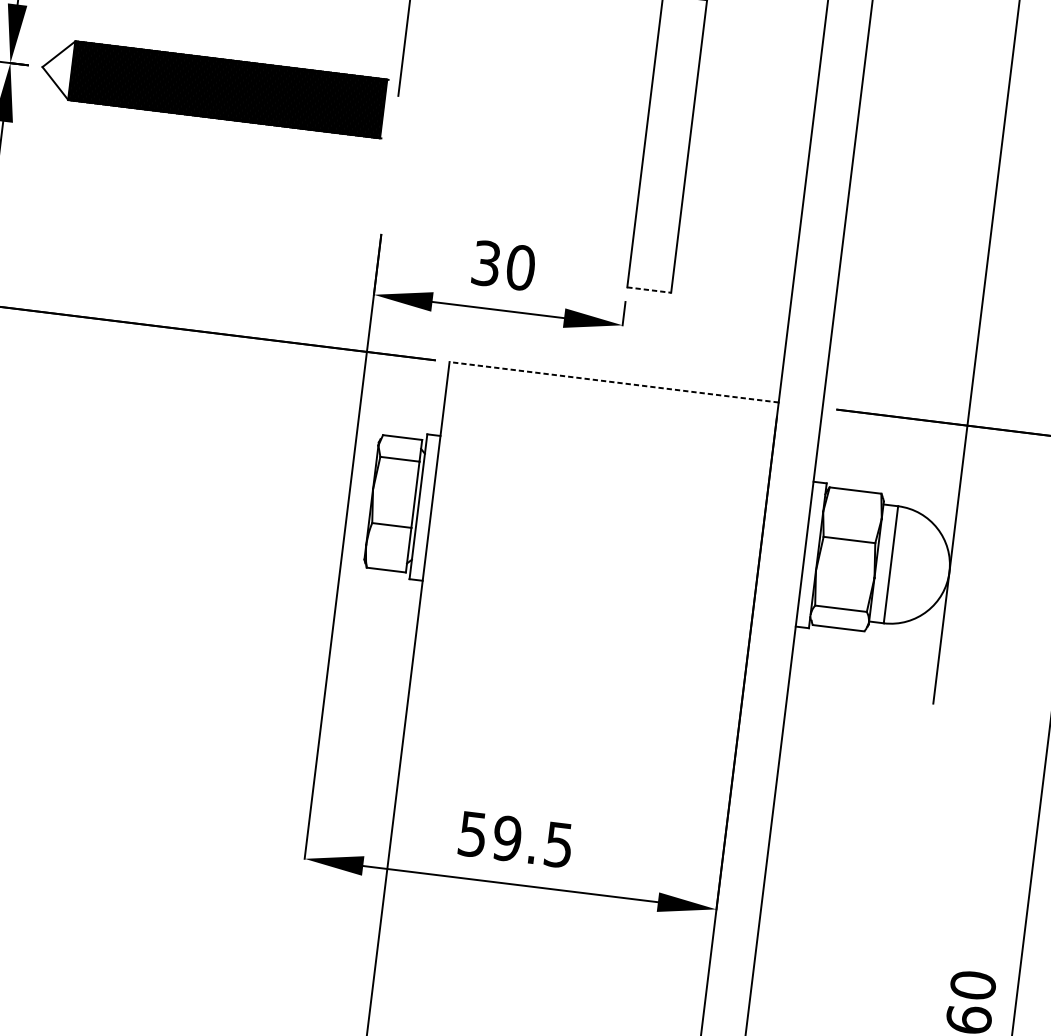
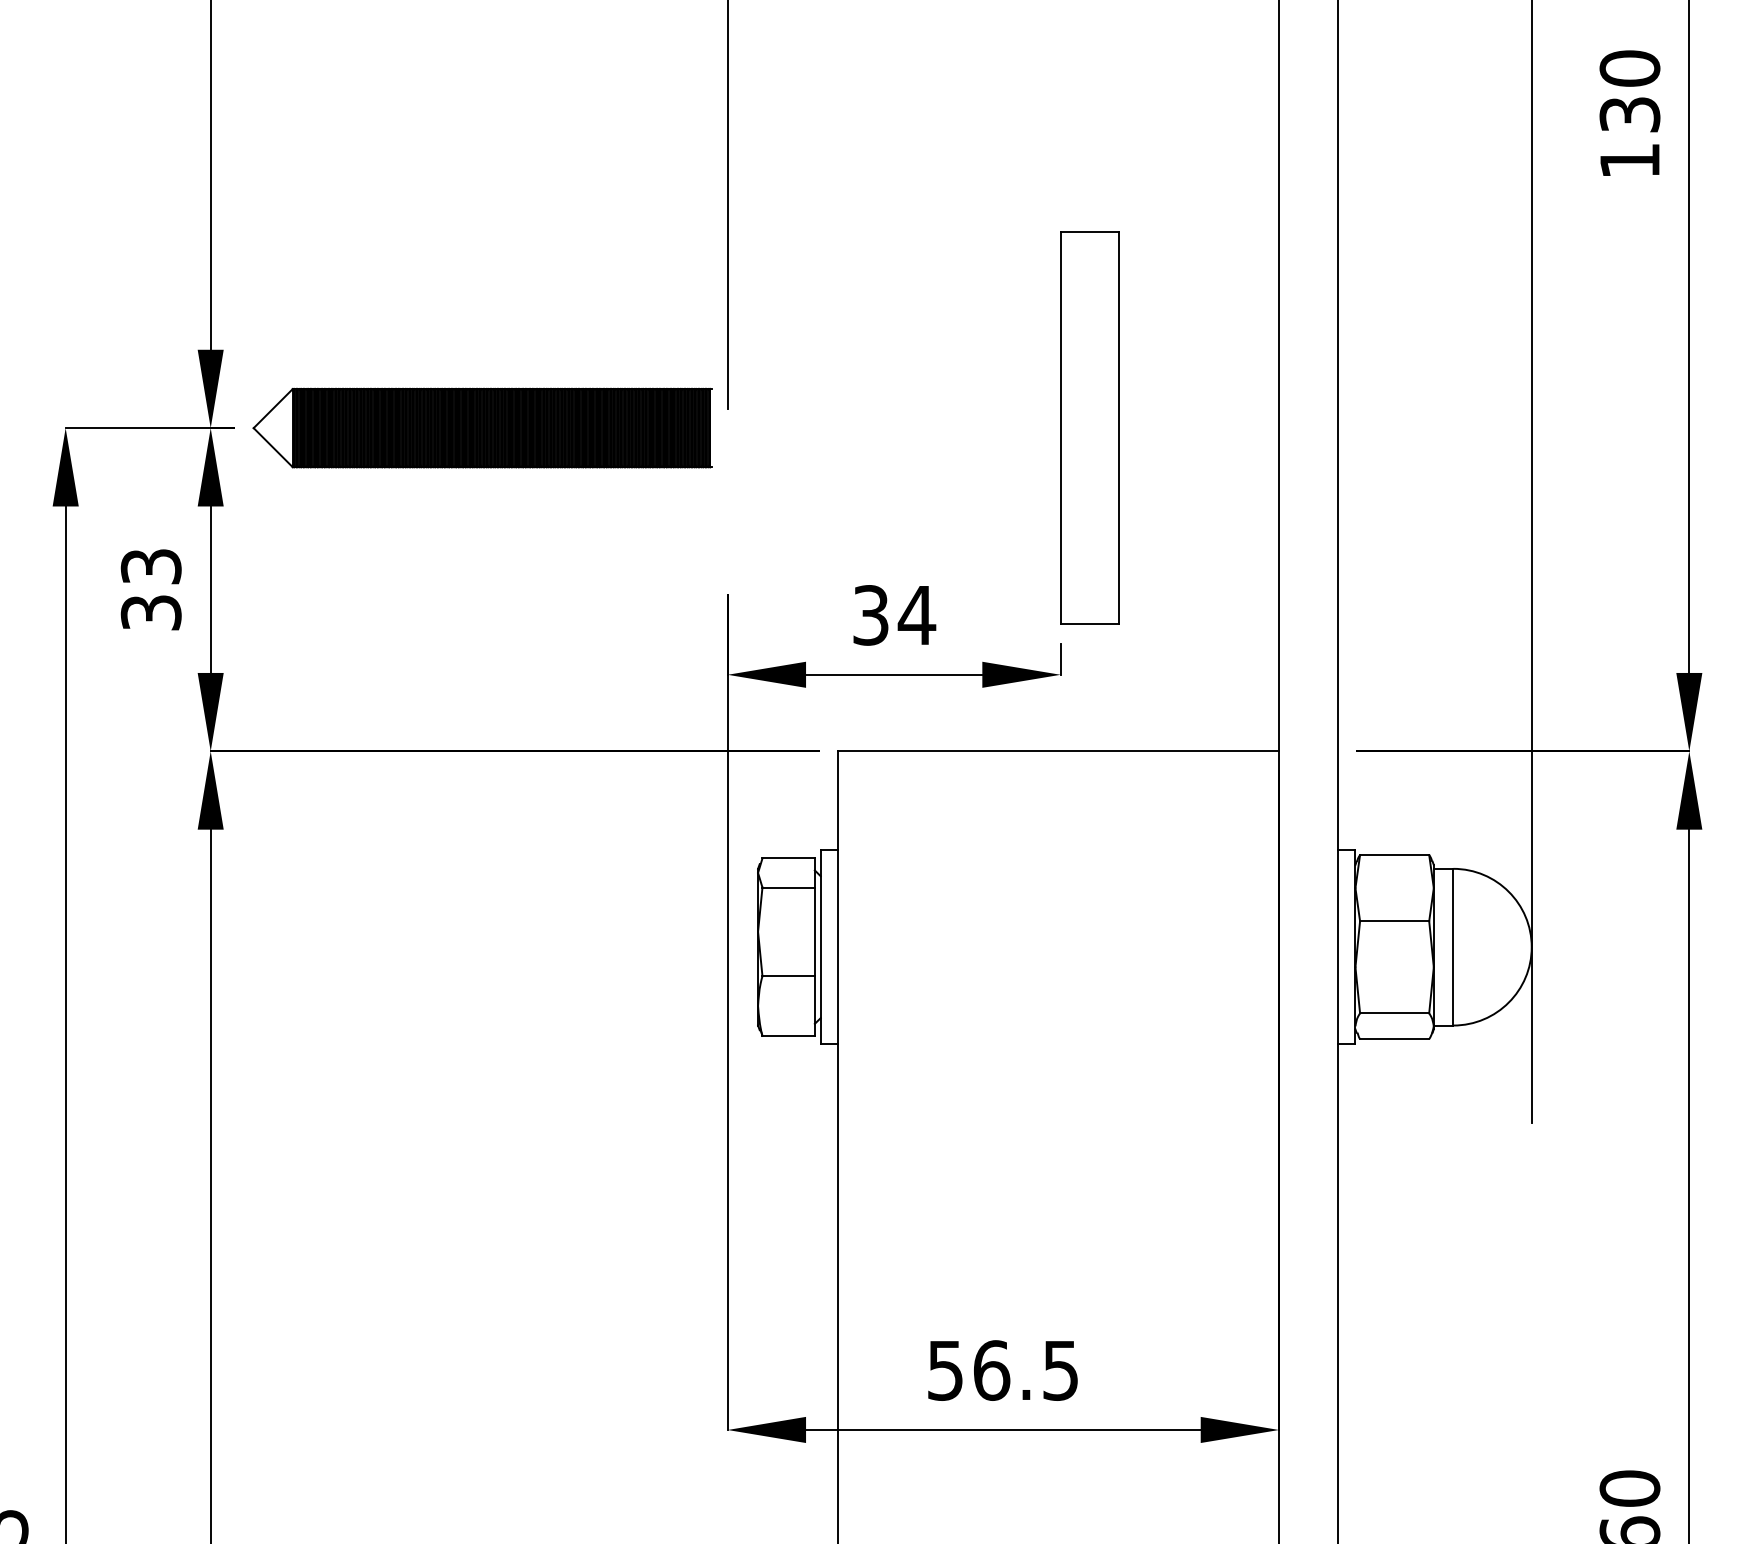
text: (520, 267) -> (916, 615), 30 -> 34
line: (649, 290) -> (1090, 624), dashed -> solid
line: (613, 382) -> (1058, 751), dashed -> solid
text: (507, 838) -> (991, 1370), 59.5 -> 56.5

